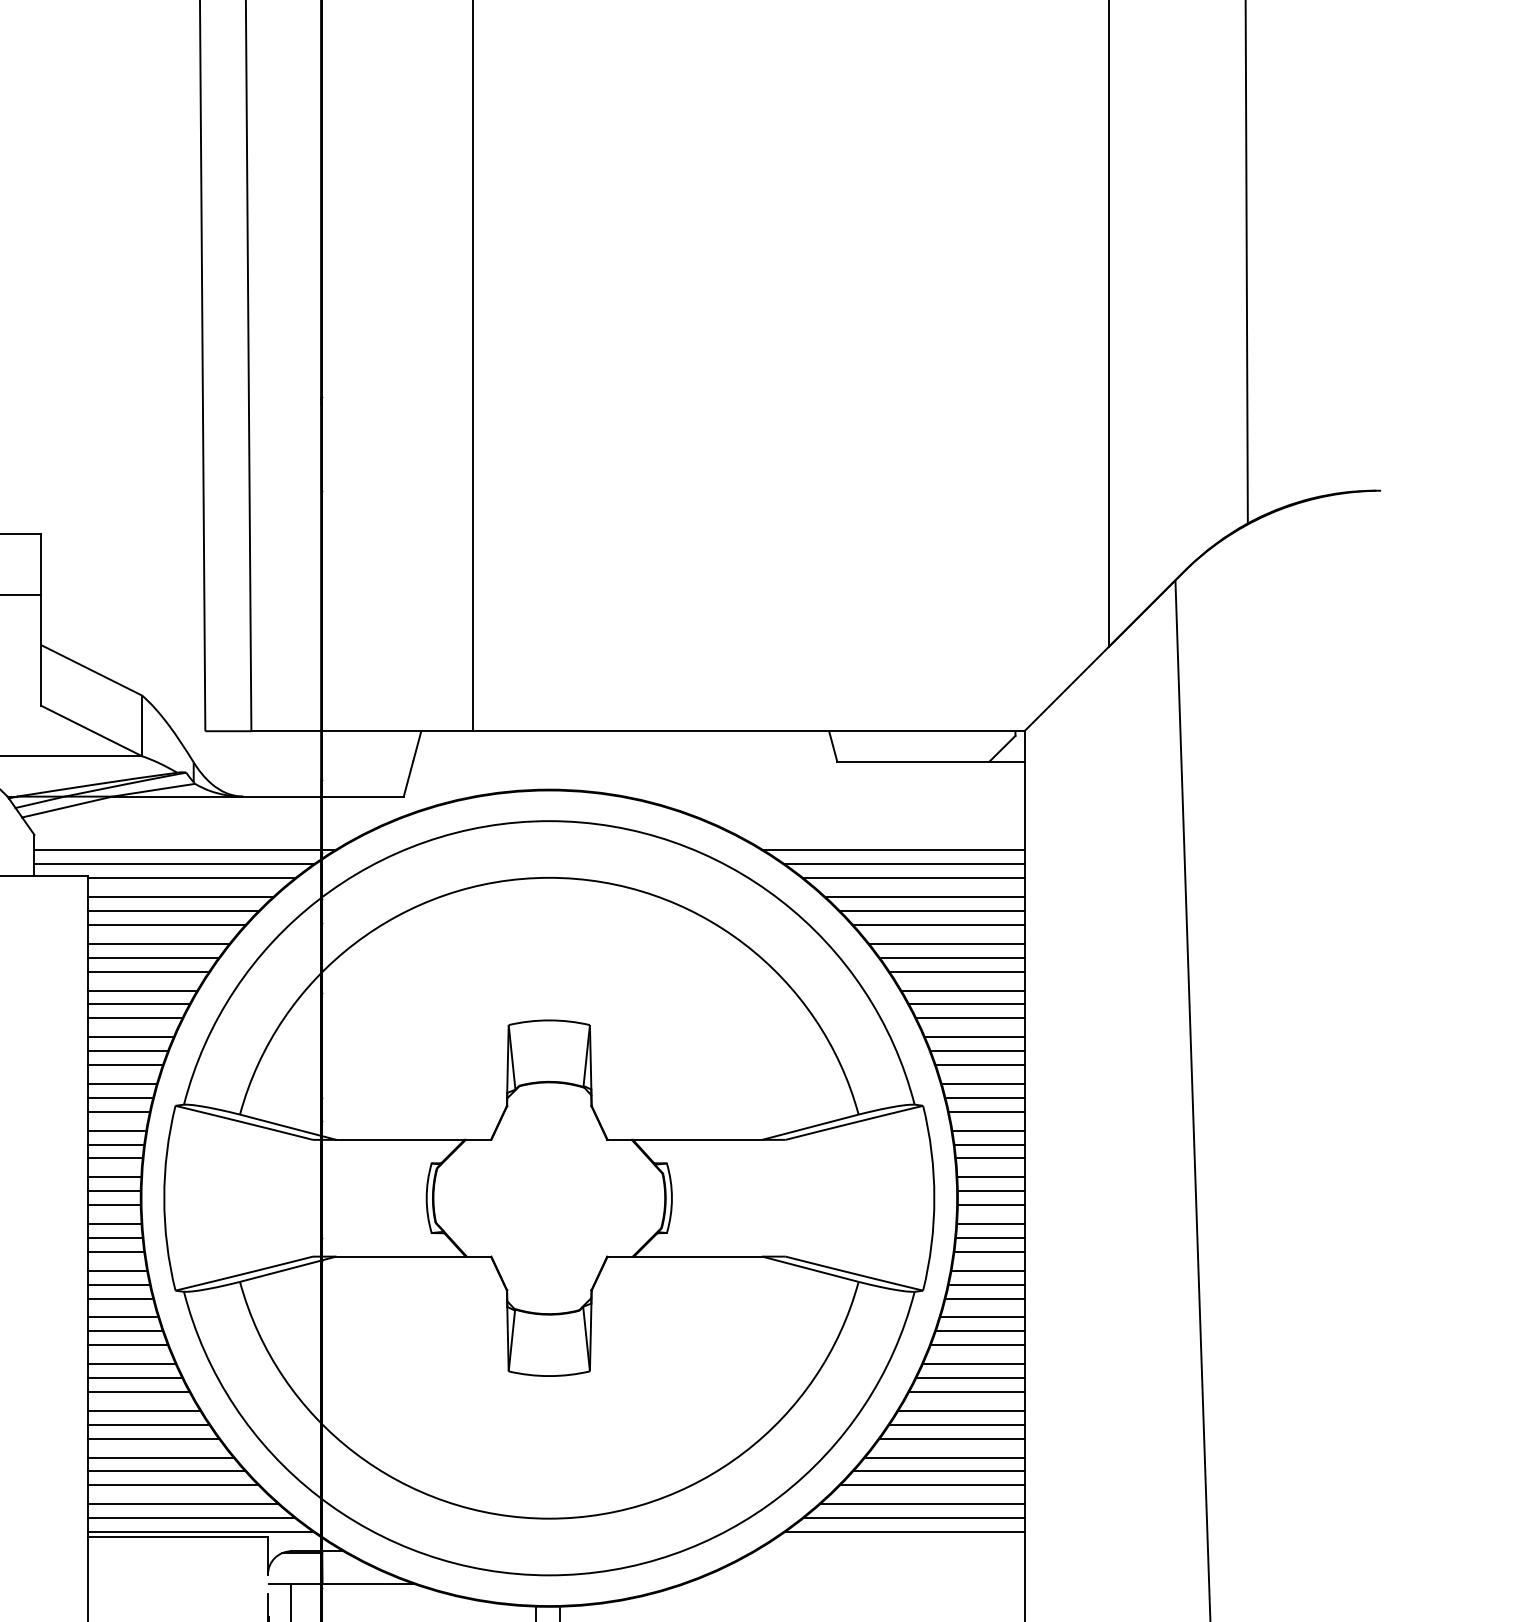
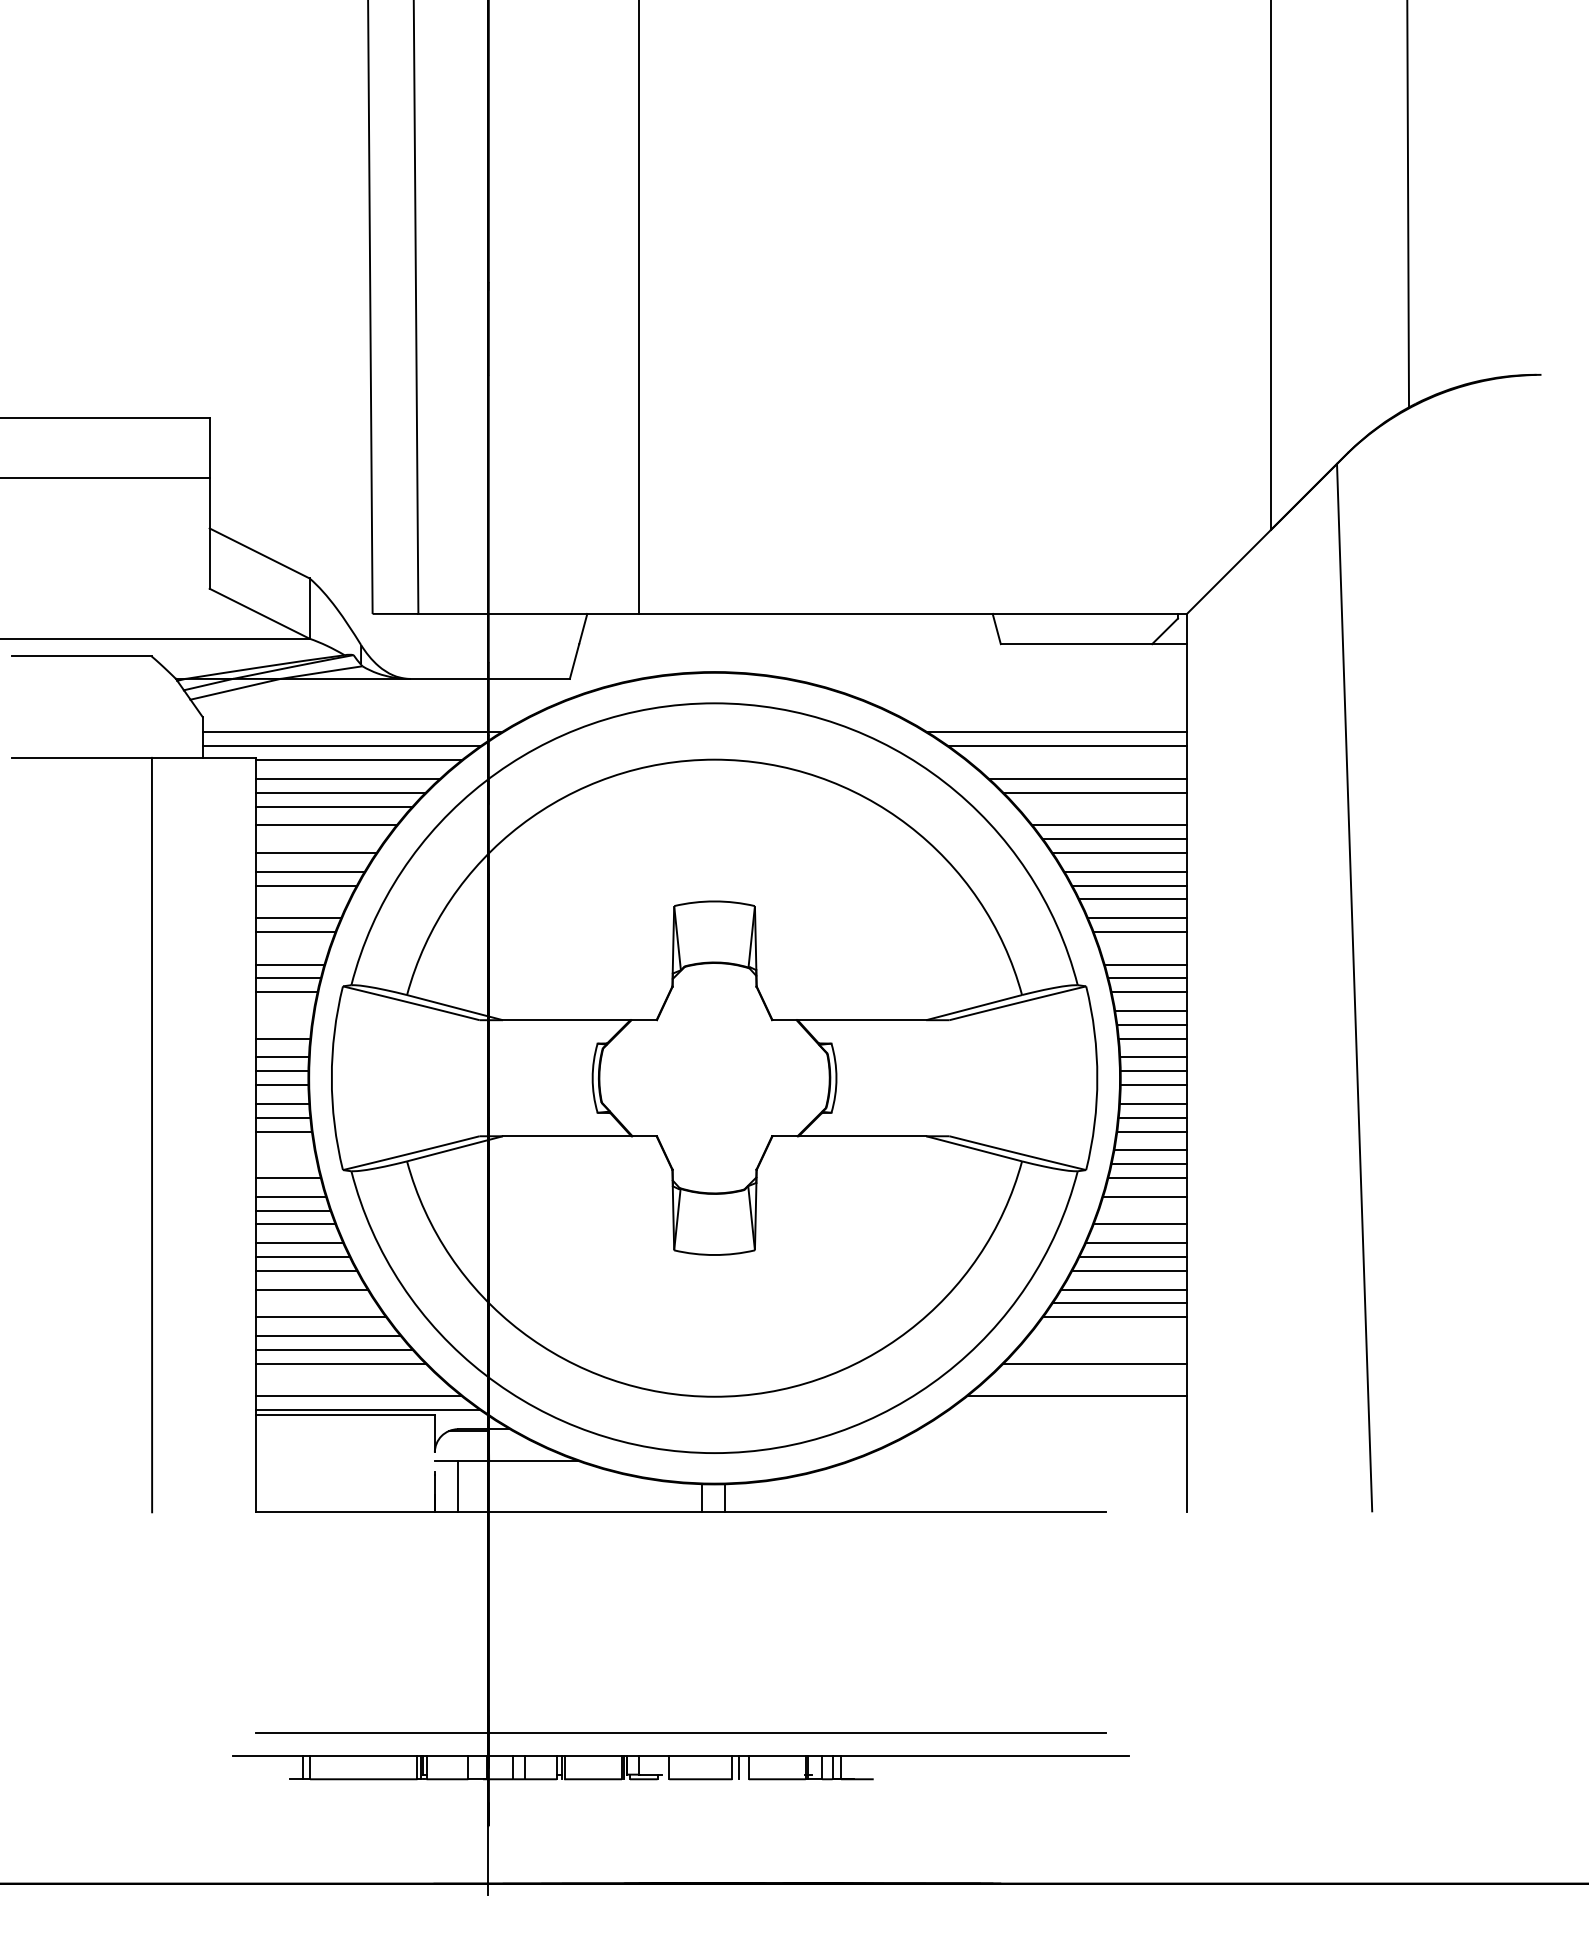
line: (913, 878) -> (1076, 760), removed
line: (938, 924) -> (1101, 806), removed
line: (153, 958) -> (321, 839), removed
line: (134, 1018) -> (302, 899), removed
line: (125, 1064) -> (293, 945), removed
line: (979, 1064) -> (1142, 945), removed
line: (116, 1131) -> (284, 1011), removed
line: (115, 1144) -> (283, 1024), removed
line: (117, 1270) -> (285, 1150), removed
line: (118, 1285) -> (286, 1164), removed
line: (979, 1331) -> (1142, 1210), removed
line: (148, 1424) -> (316, 1303), removed
line: (944, 1458) -> (1107, 1336), removed
line: (938, 1471) -> (1101, 1349), removed
line: (183, 1504) -> (350, 1382), removed
line: (921, 1504) -> (1084, 1382), removed
line: (904, 1532) -> (1067, 1410), removed

